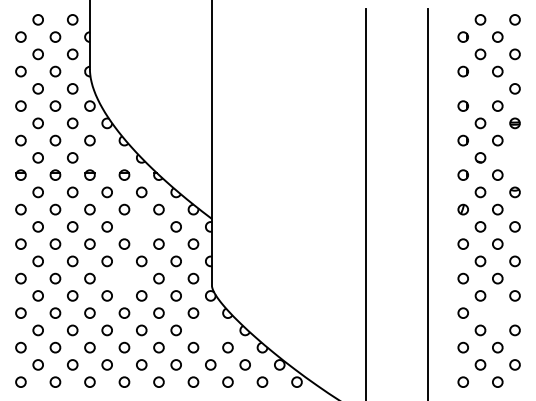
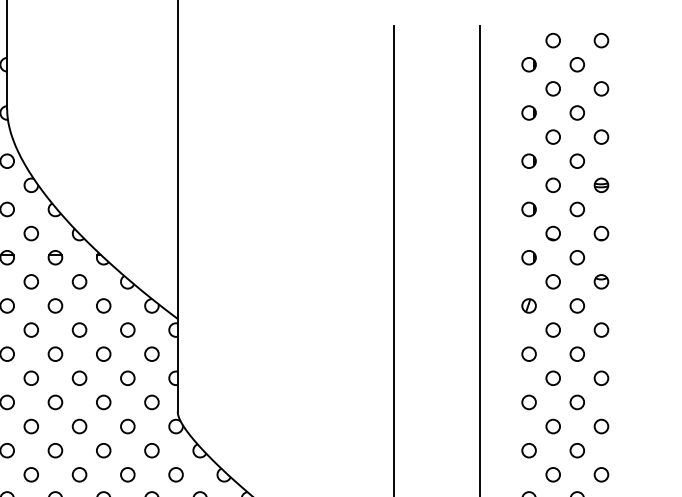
circle: (480, 88) -> (553, 136), added
circle: (106, 157) -> (30, 233), added
circle: (514, 157) -> (600, 233), added
circle: (141, 226) -> (79, 329), added
circle: (124, 278) -> (55, 402), added
circle: (497, 312) -> (576, 449), added
circle: (210, 330) -> (175, 474), added

